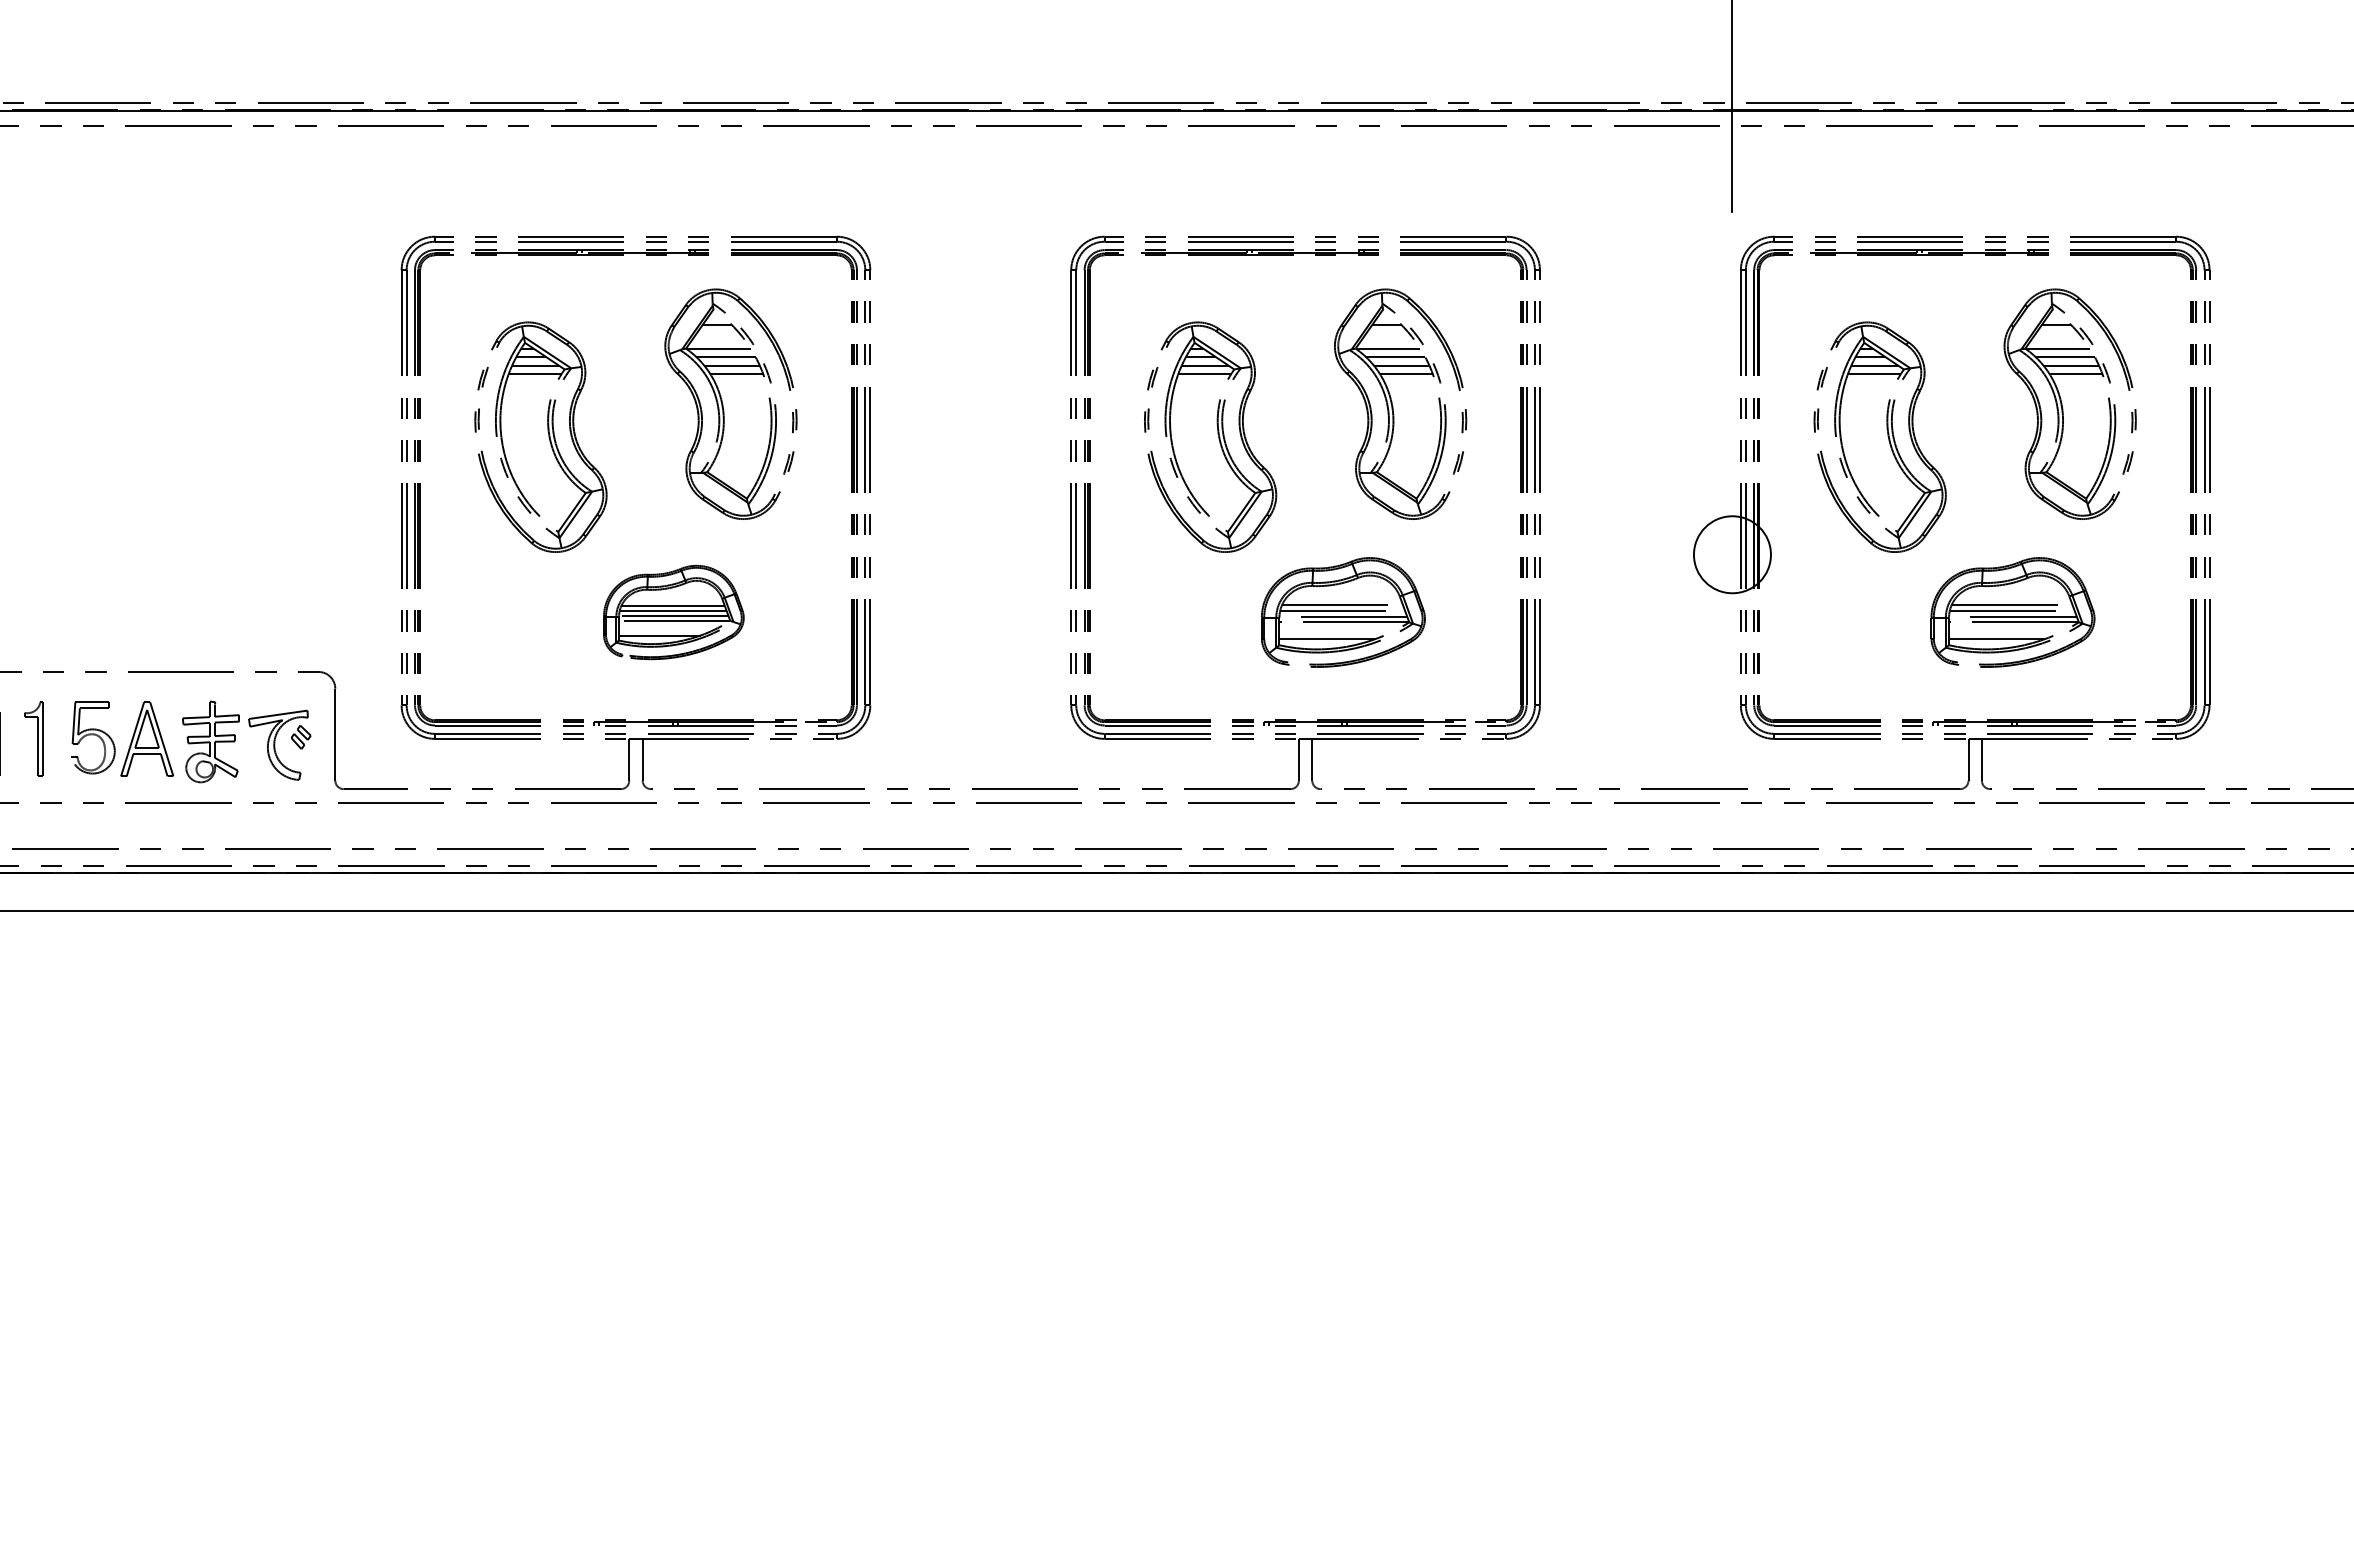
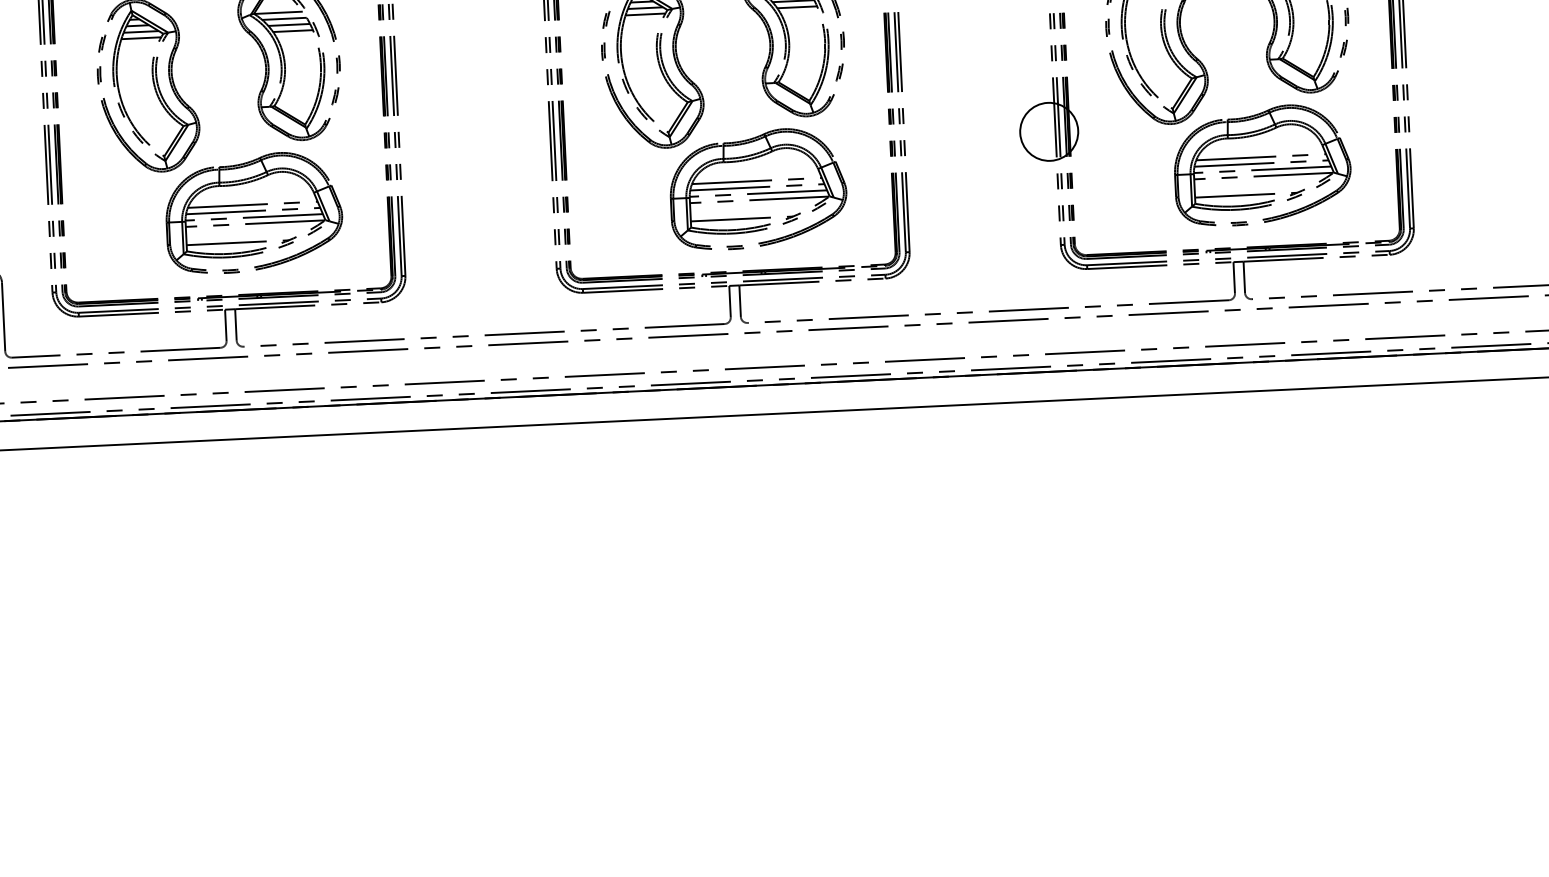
part: (673, 612) -> (253, 212), size x1.67
part: (1343, 612) -> (758, 189), size x1.43
part: (2012, 612) -> (1262, 165), size x1.43

